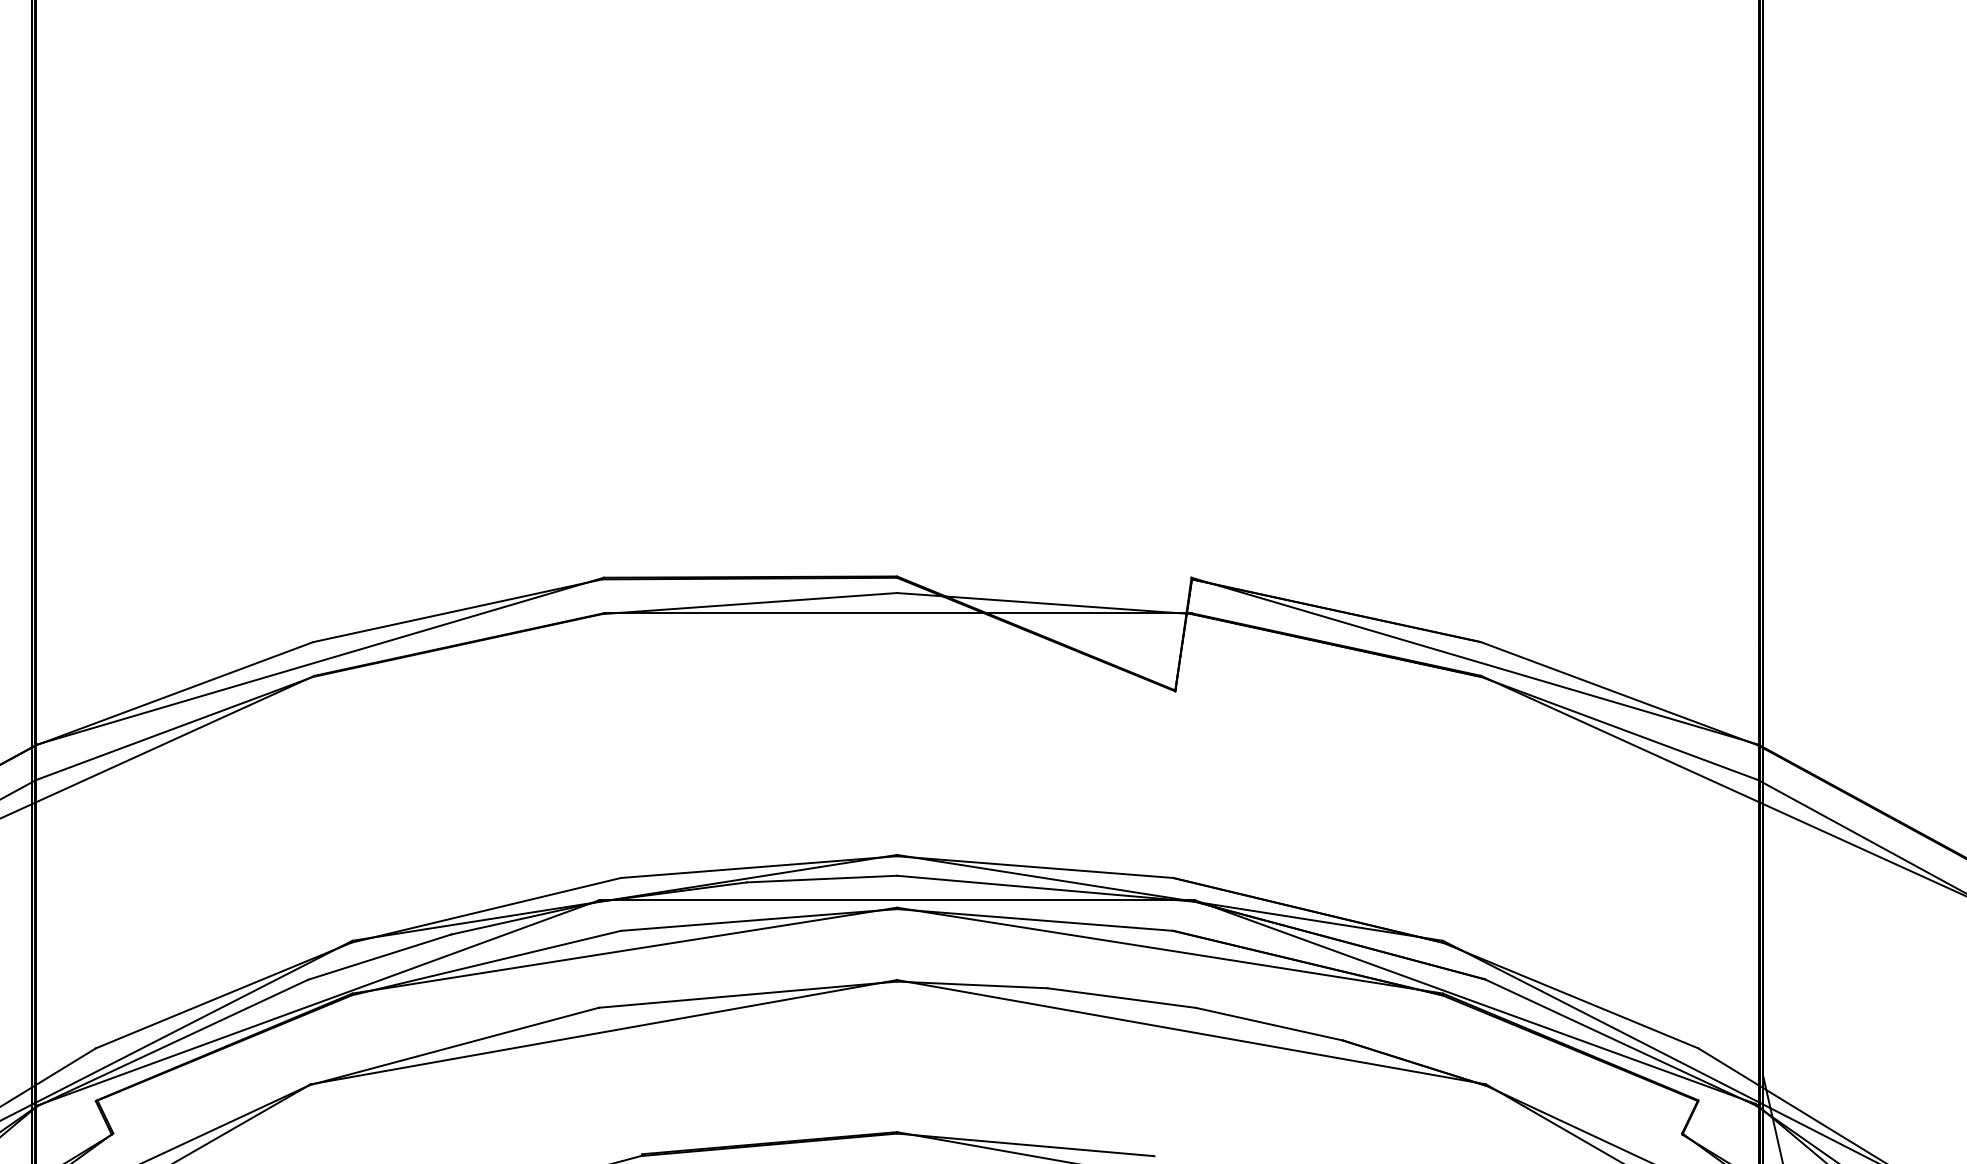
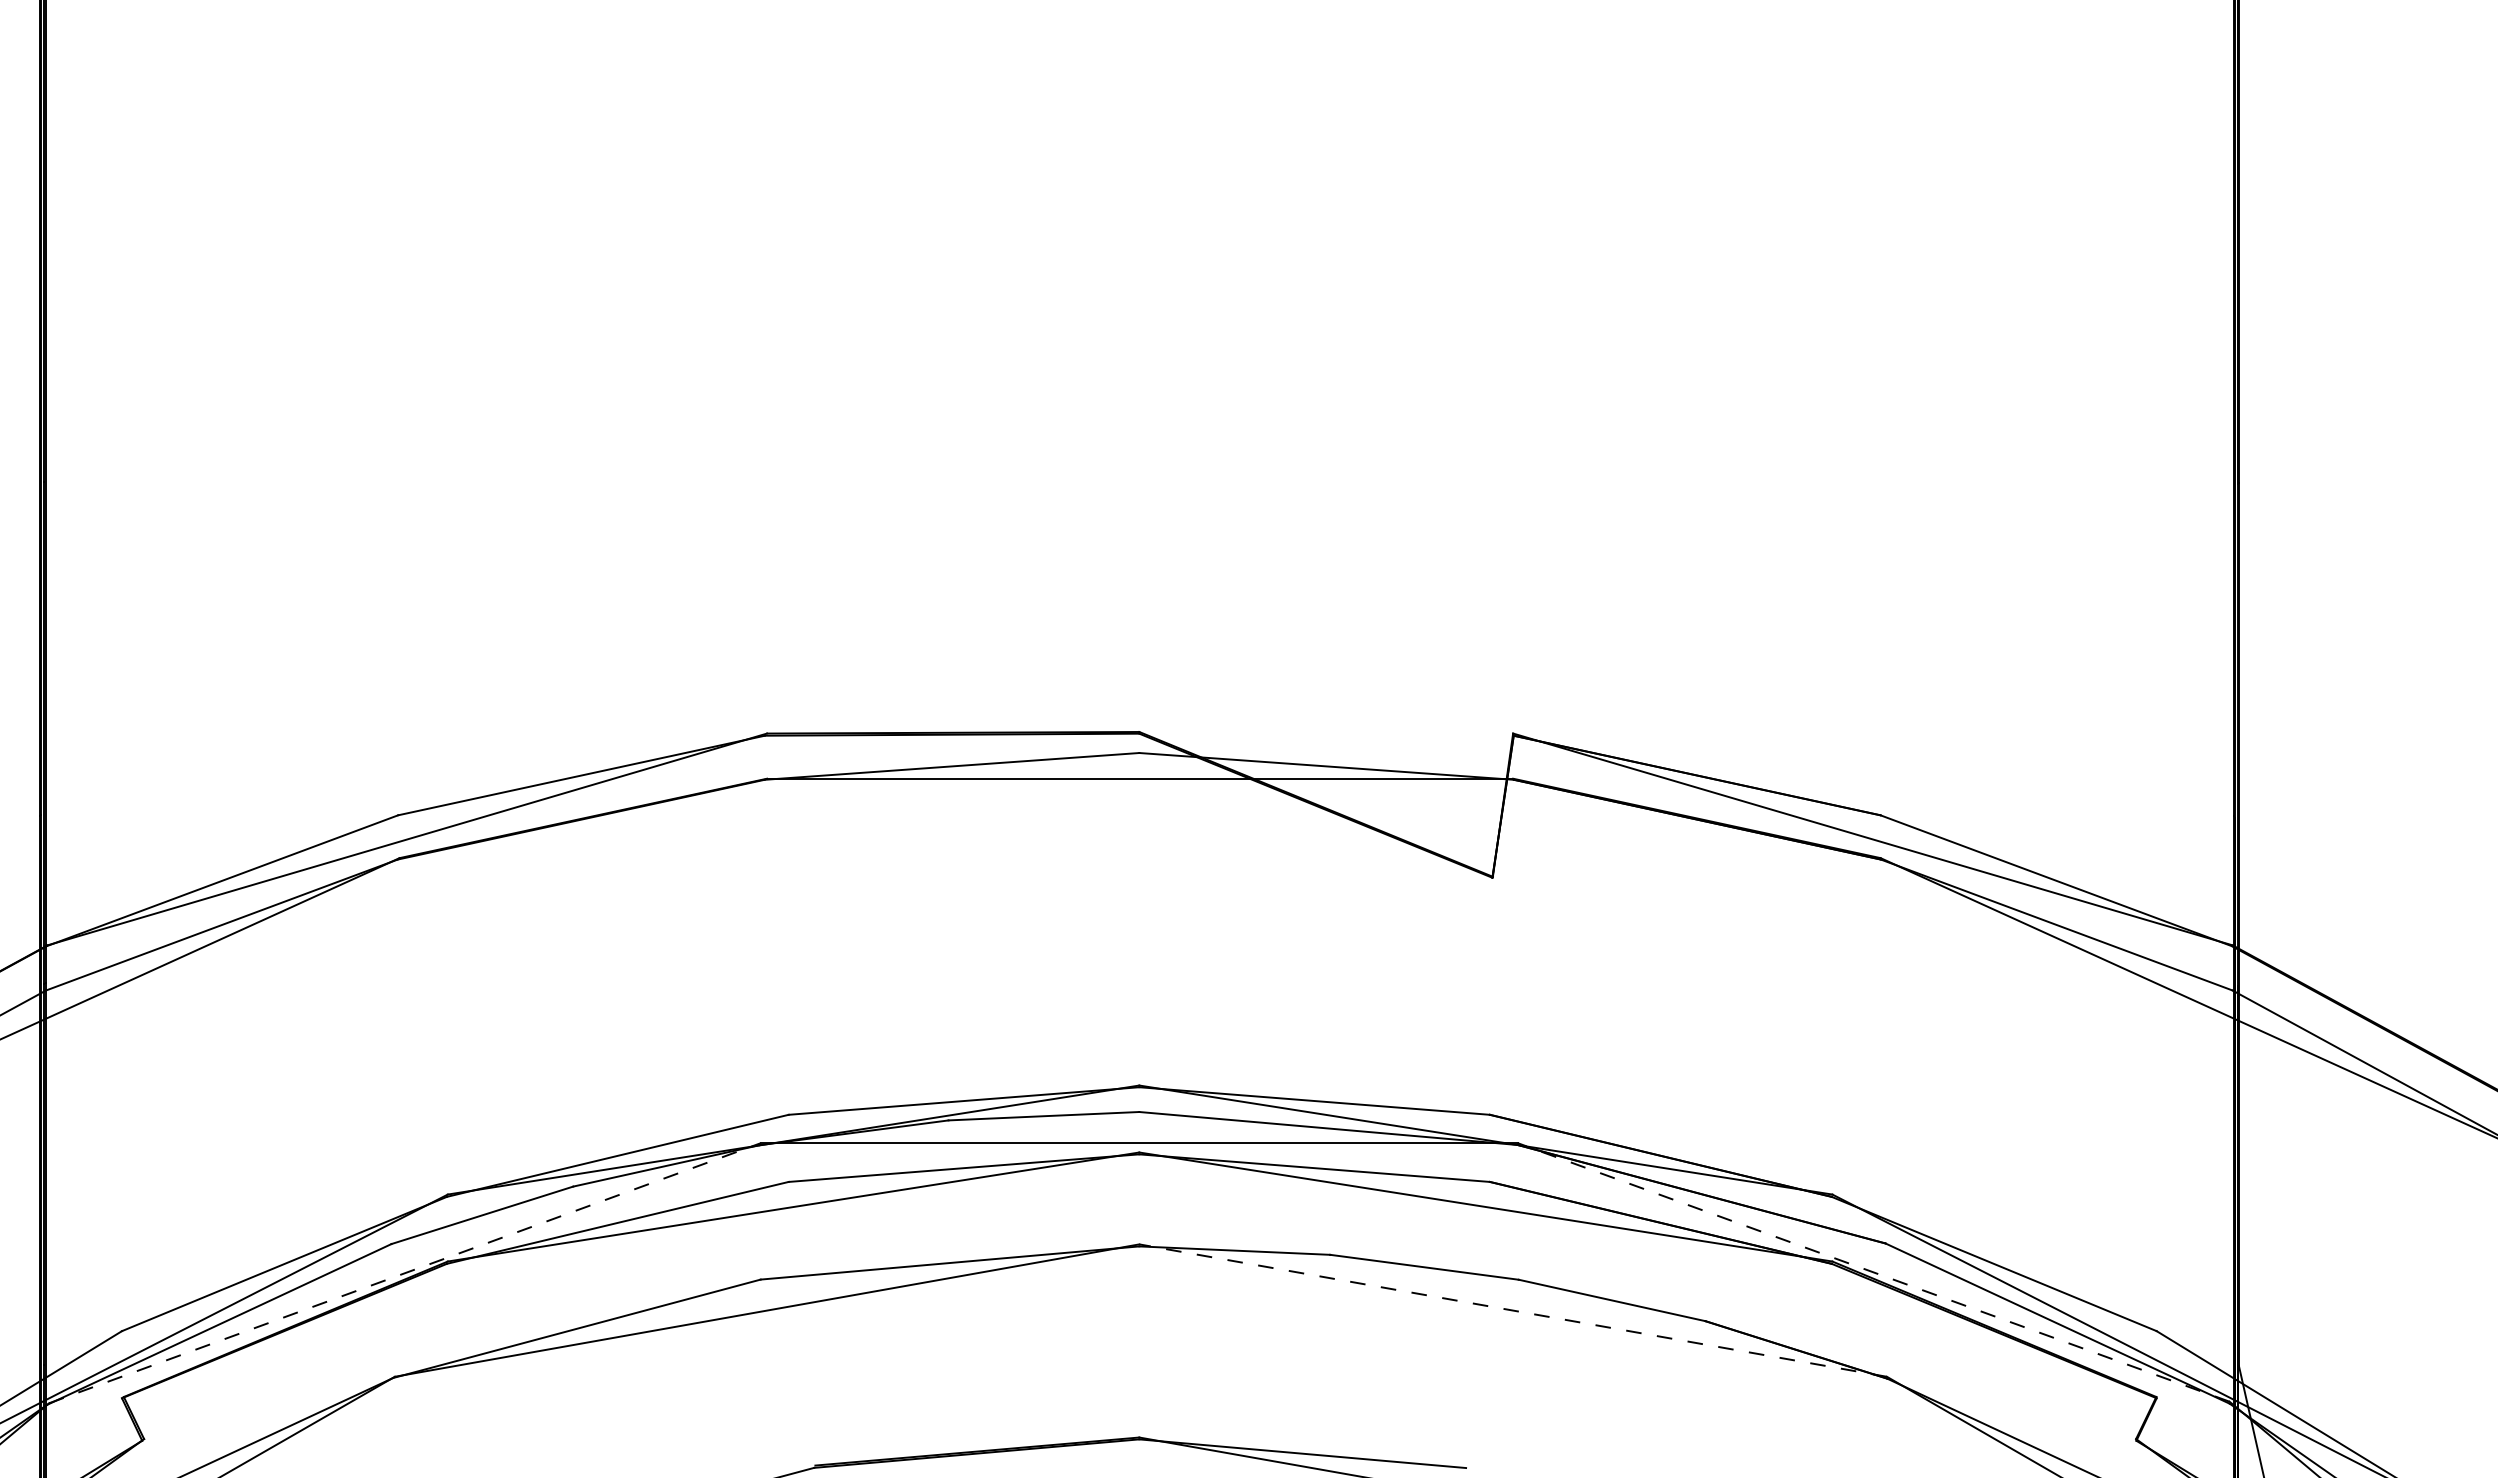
line: (319, 1002) -> (405, 1273), solid -> dashed
line: (1475, 1002) -> (1873, 1272), solid -> dashed
line: (1191, 1032) -> (1513, 1310), solid -> dashed

